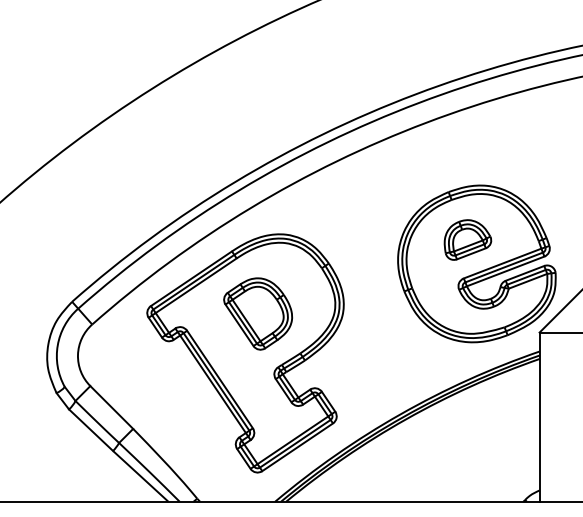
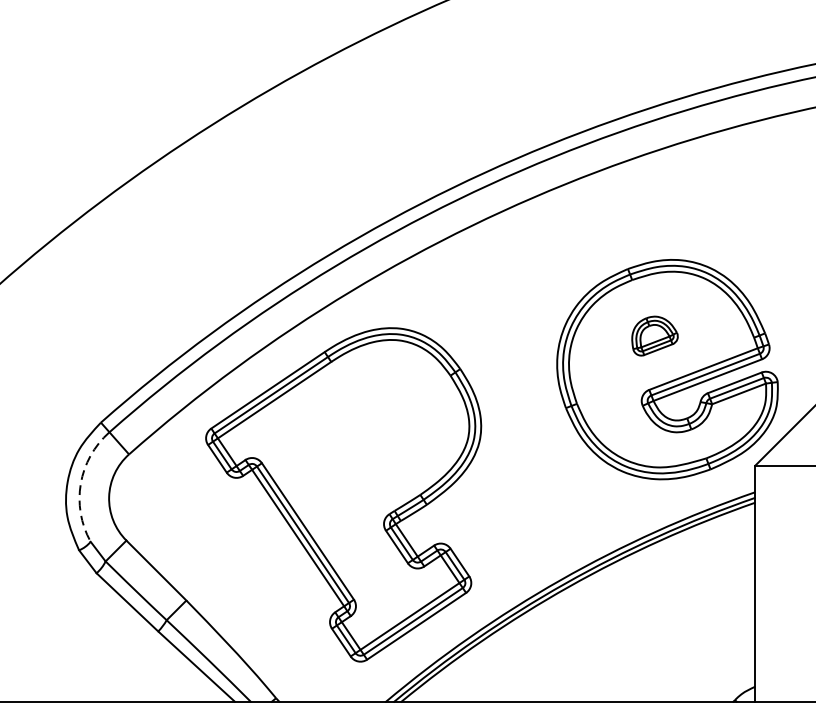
part: (467, 239) -> (654, 335), size x0.7
part: (257, 313) -> (360, 438), removed
arc: (57, 345) -> (80, 483), solid -> dashed

